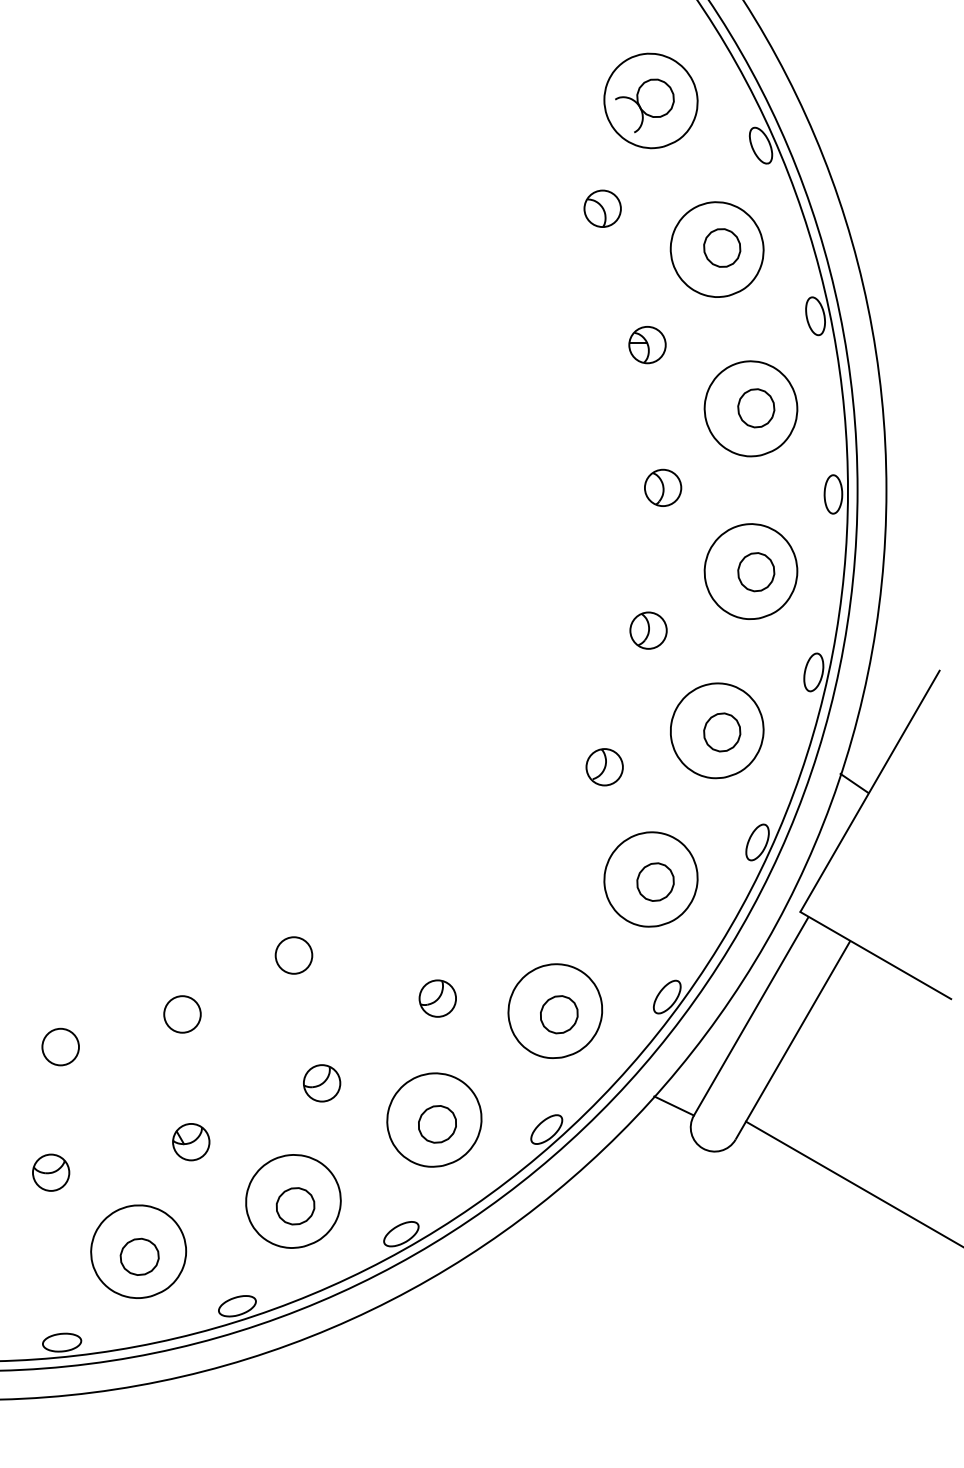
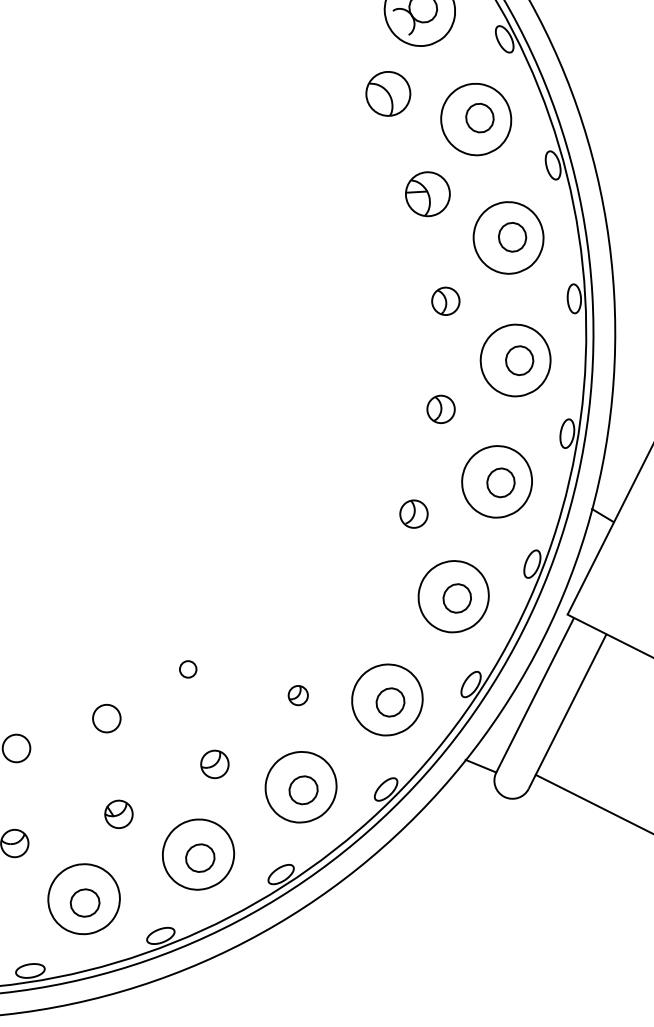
part: (602, 208) -> (388, 93), size x1.6
part: (647, 345) -> (427, 194), size x1.6
circle: (293, 955) -> (187, 669), size x0.6
part: (437, 998) -> (298, 695), size x0.7

